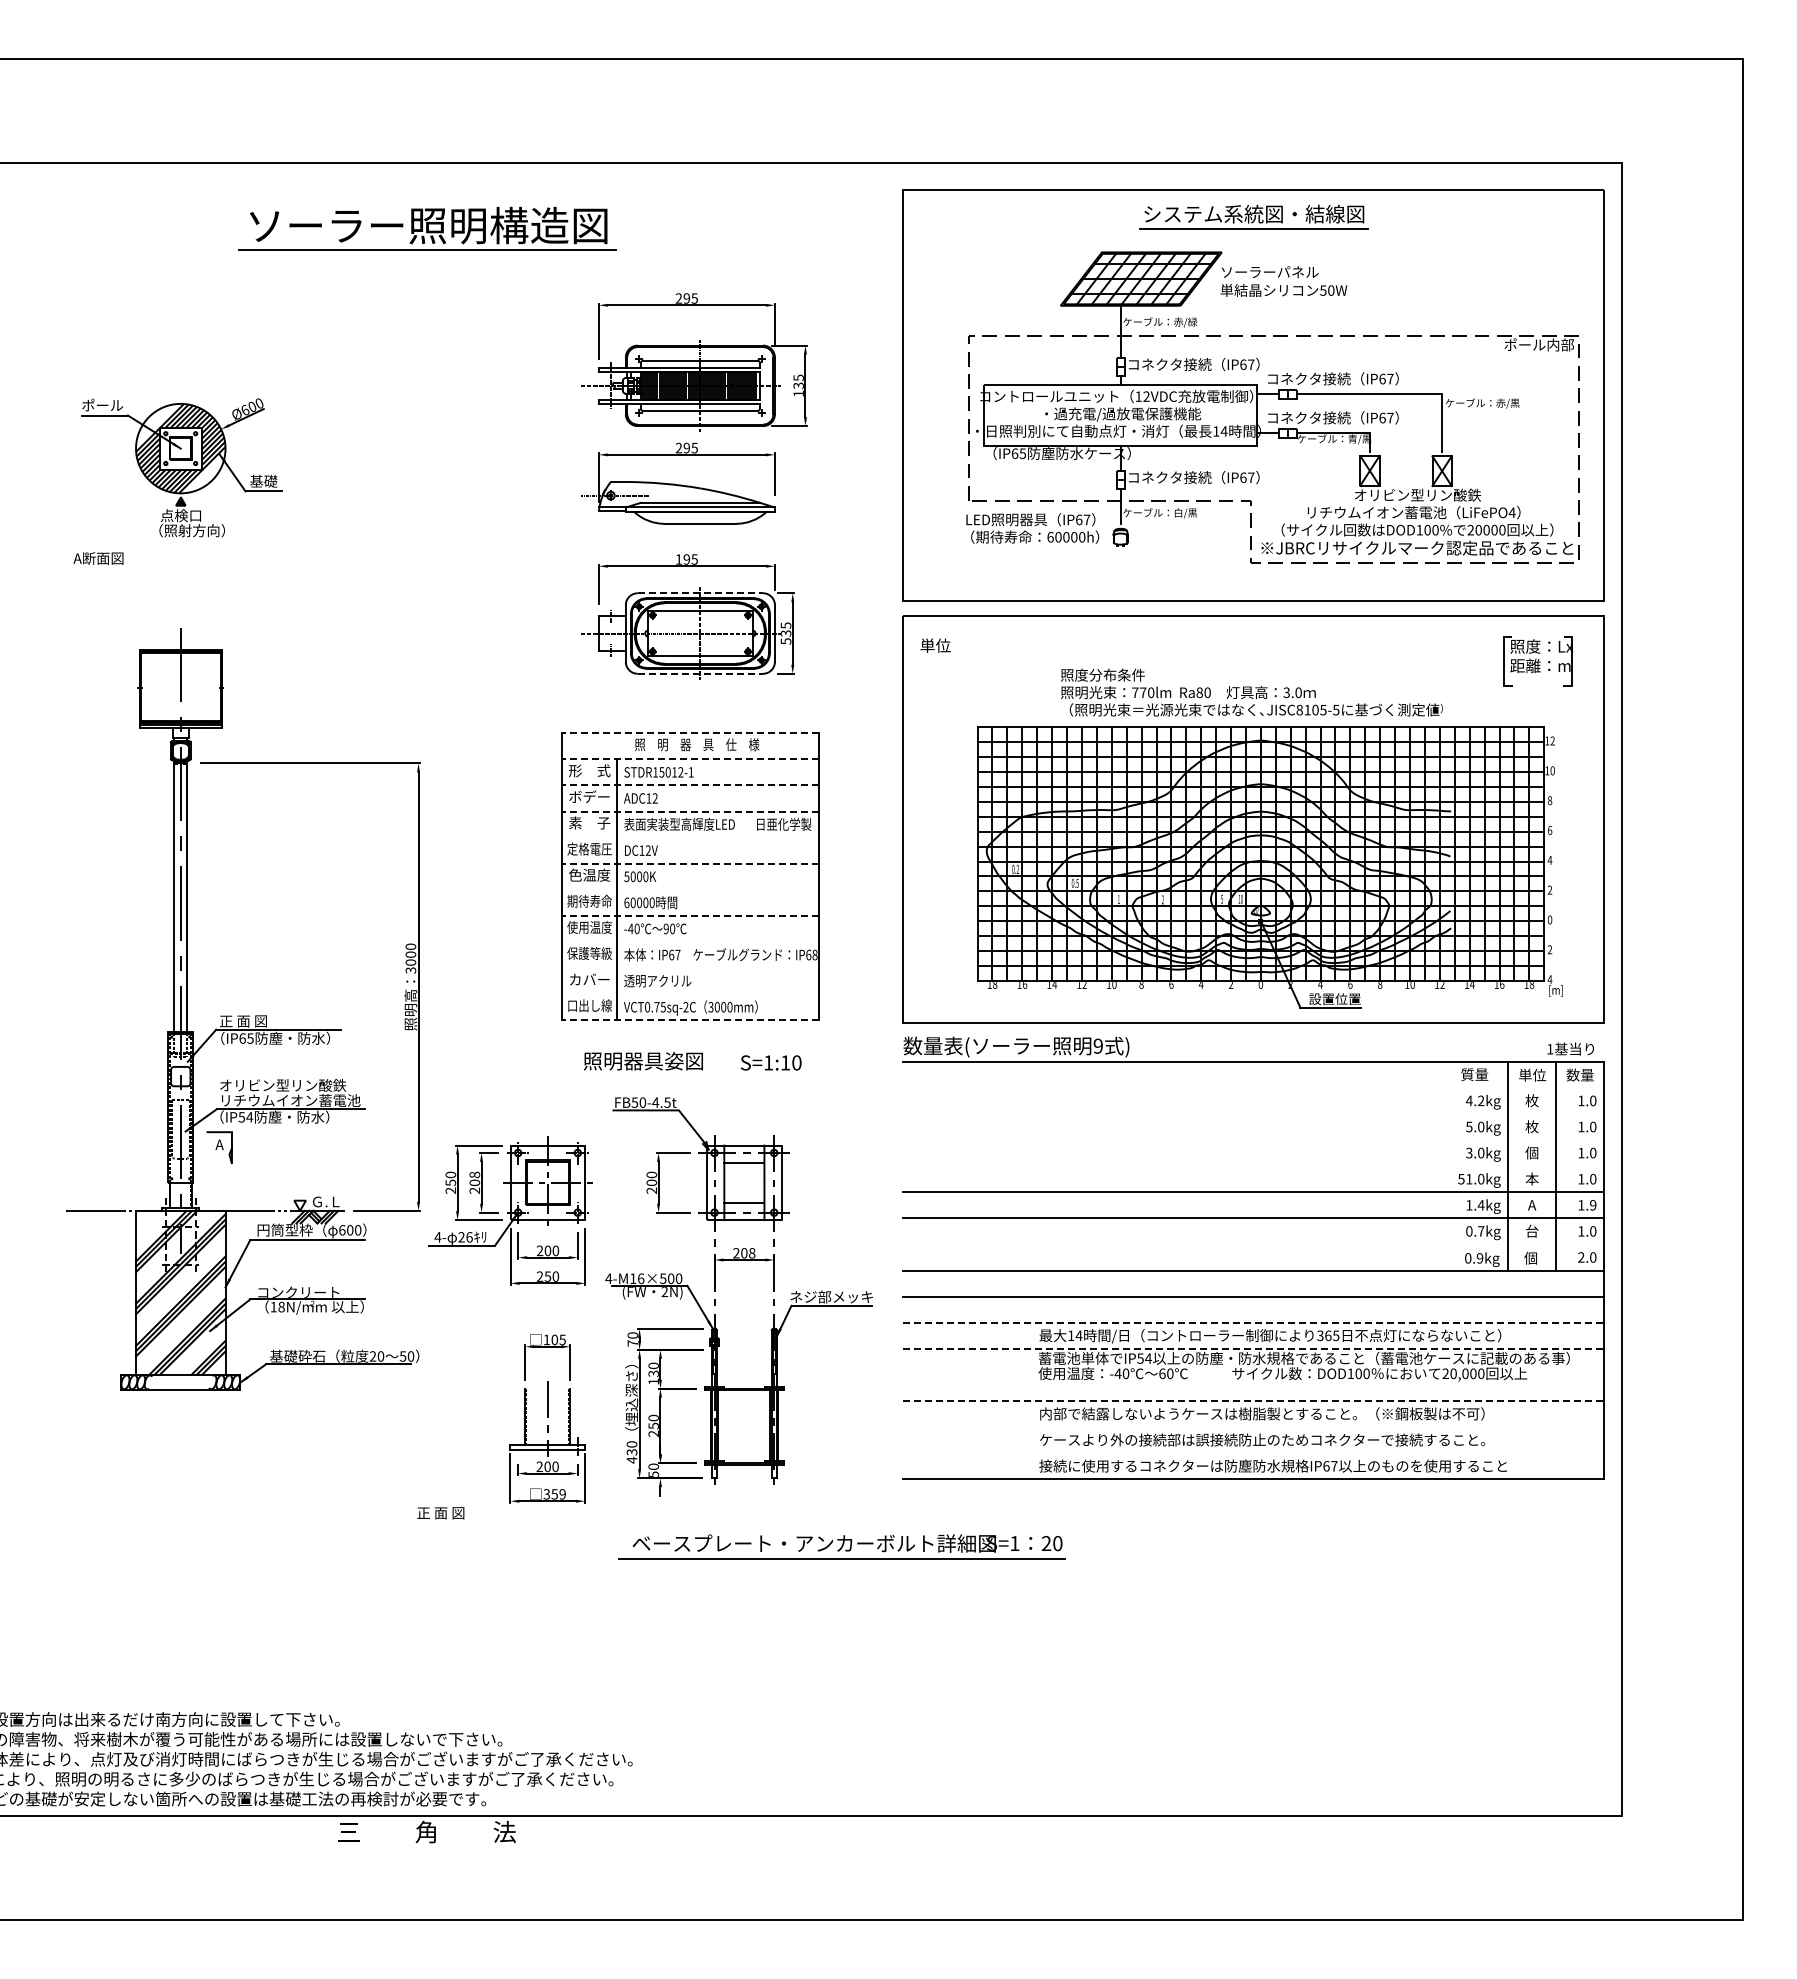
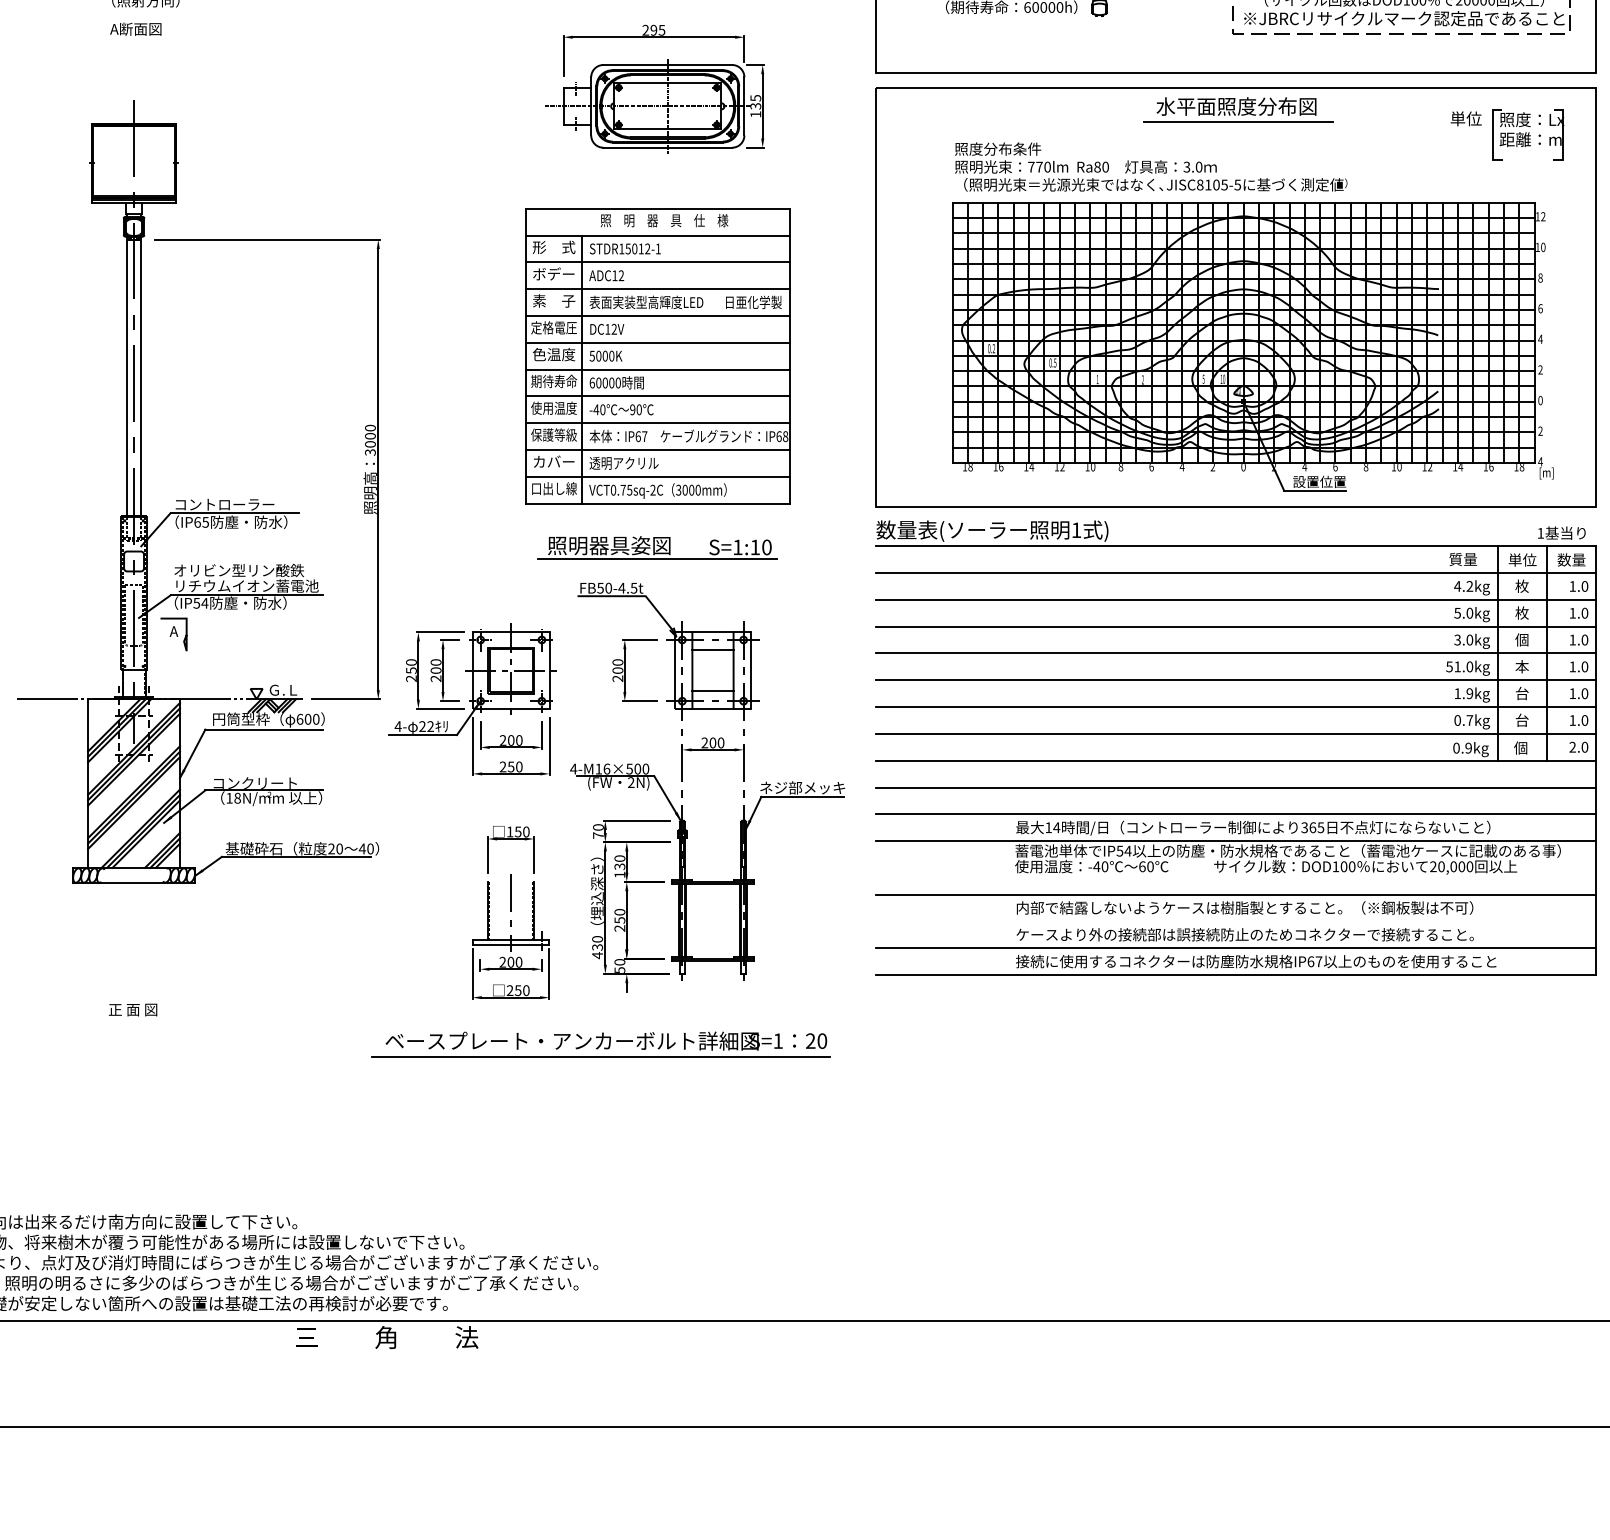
text: (98, 558) -> (135, 29), moved
text: (678, 559) -> (645, 30), 195 -> 295
line: (700, 593) -> (667, 65), dashed -> solid
part: (1255, 636) -> (1238, 109), added
text: (785, 641) -> (755, 114), 535 -> 135
text: (935, 645) -> (1466, 118), moved
line: (700, 673) -> (667, 147), dashed -> solid
text: (1251, 692) -> (1150, 166), moved
line: (690, 733) -> (657, 209), dashed -> solid
line: (690, 759) -> (657, 235), dashed -> solid
line: (690, 785) -> (657, 262), dashed -> solid
line: (690, 811) -> (657, 289), dashed -> solid
line: (690, 837) -> (657, 315), added
line: (690, 863) -> (657, 342), dashed -> solid
line: (690, 889) -> (657, 369), added
line: (690, 915) -> (657, 395), dashed -> solid
line: (690, 942) -> (657, 423), added
line: (690, 968) -> (657, 450), added
line: (690, 994) -> (657, 477), added
line: (690, 1020) -> (657, 503), dashed -> solid
text: (268, 1021) -> (224, 504), 正 面 図 -> コントローラー
text: (1097, 1045) -> (1075, 529), 9 -> 1
line: (690, 1074) -> (657, 559), added
line: (1253, 1087) -> (1235, 572), added
line: (1253, 1113) -> (1235, 599), added
line: (1253, 1140) -> (1235, 627), added
line: (1253, 1166) -> (1235, 653), added
text: (474, 1174) -> (435, 662), 208 -> 200
text: (1532, 1204) -> (1522, 692), A -> 台
text: (1480, 1205) -> (1469, 693), 1.4kg -> 1.9kg
text: (1593, 1205) -> (1585, 693), 1.9 -> 1.0
text: (469, 1237) -> (430, 726), 26 -> 22
line: (1253, 1244) -> (1235, 733), added
text: (752, 1253) -> (721, 743), 208 -> 200
line: (1253, 1322) -> (1235, 814), dashed -> solid
text: (558, 1339) -> (522, 831), 105 -> 150
line: (1253, 1348) -> (1235, 840), dashed -> solid
text: (402, 1356) -> (361, 848), 50 -> 40
line: (1253, 1401) -> (1235, 895), dashed -> solid
line: (1253, 1453) -> (1235, 948), added
text: (554, 1494) -> (517, 990), 359 -> 250
text: (440, 1513) -> (132, 1010), moved
part: (841, 1546) -> (600, 1044), moved

